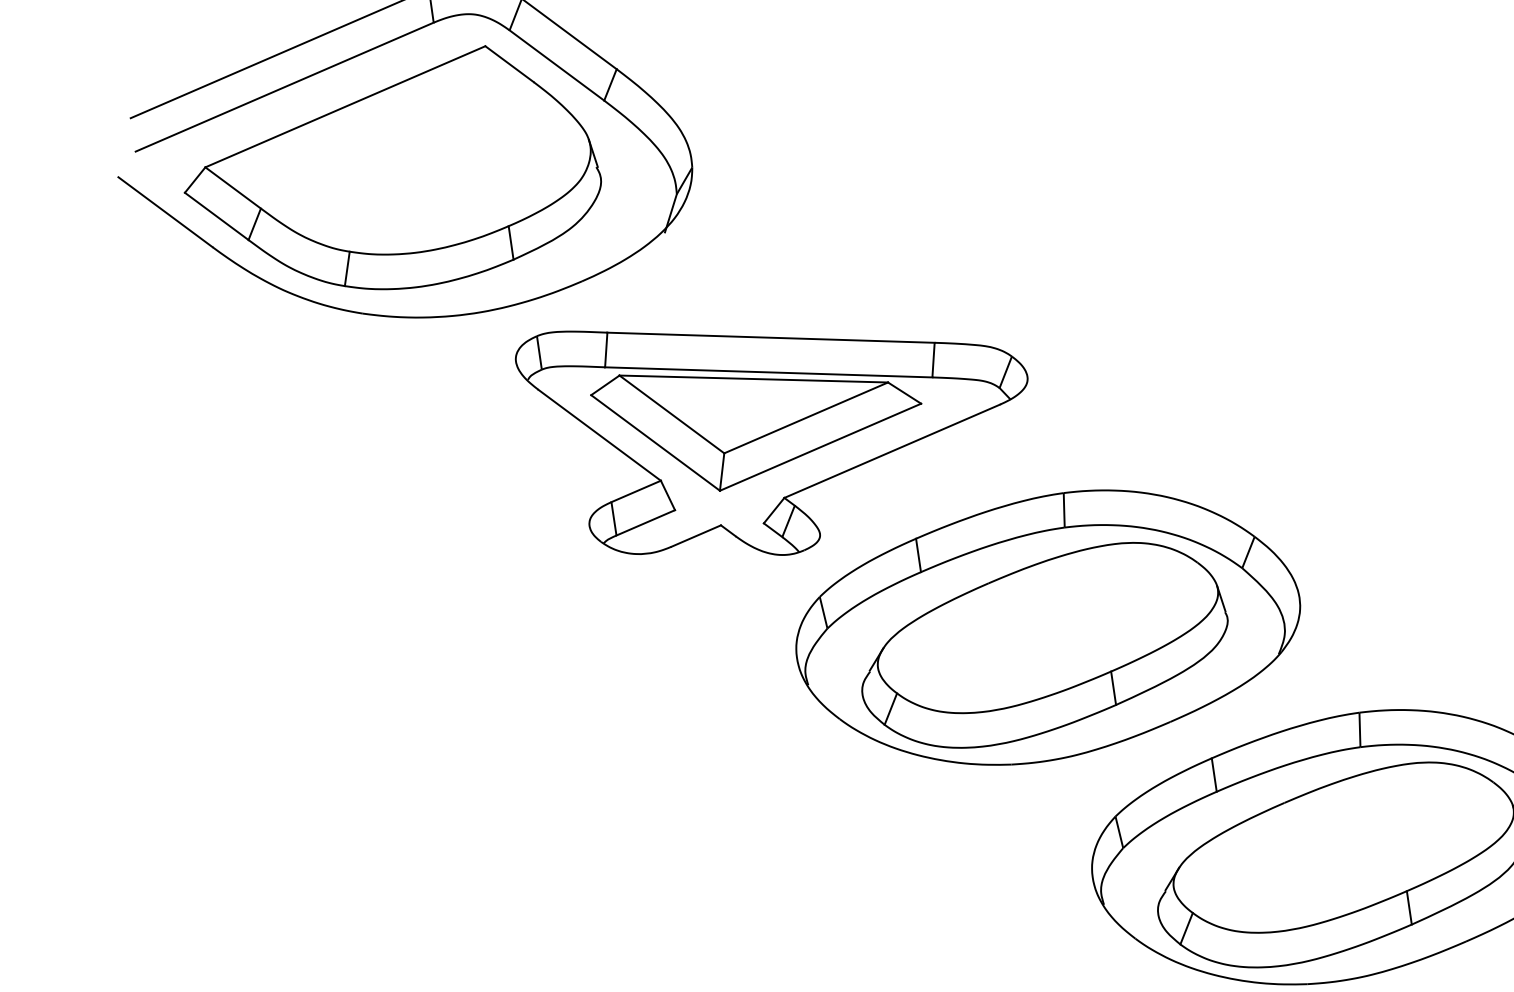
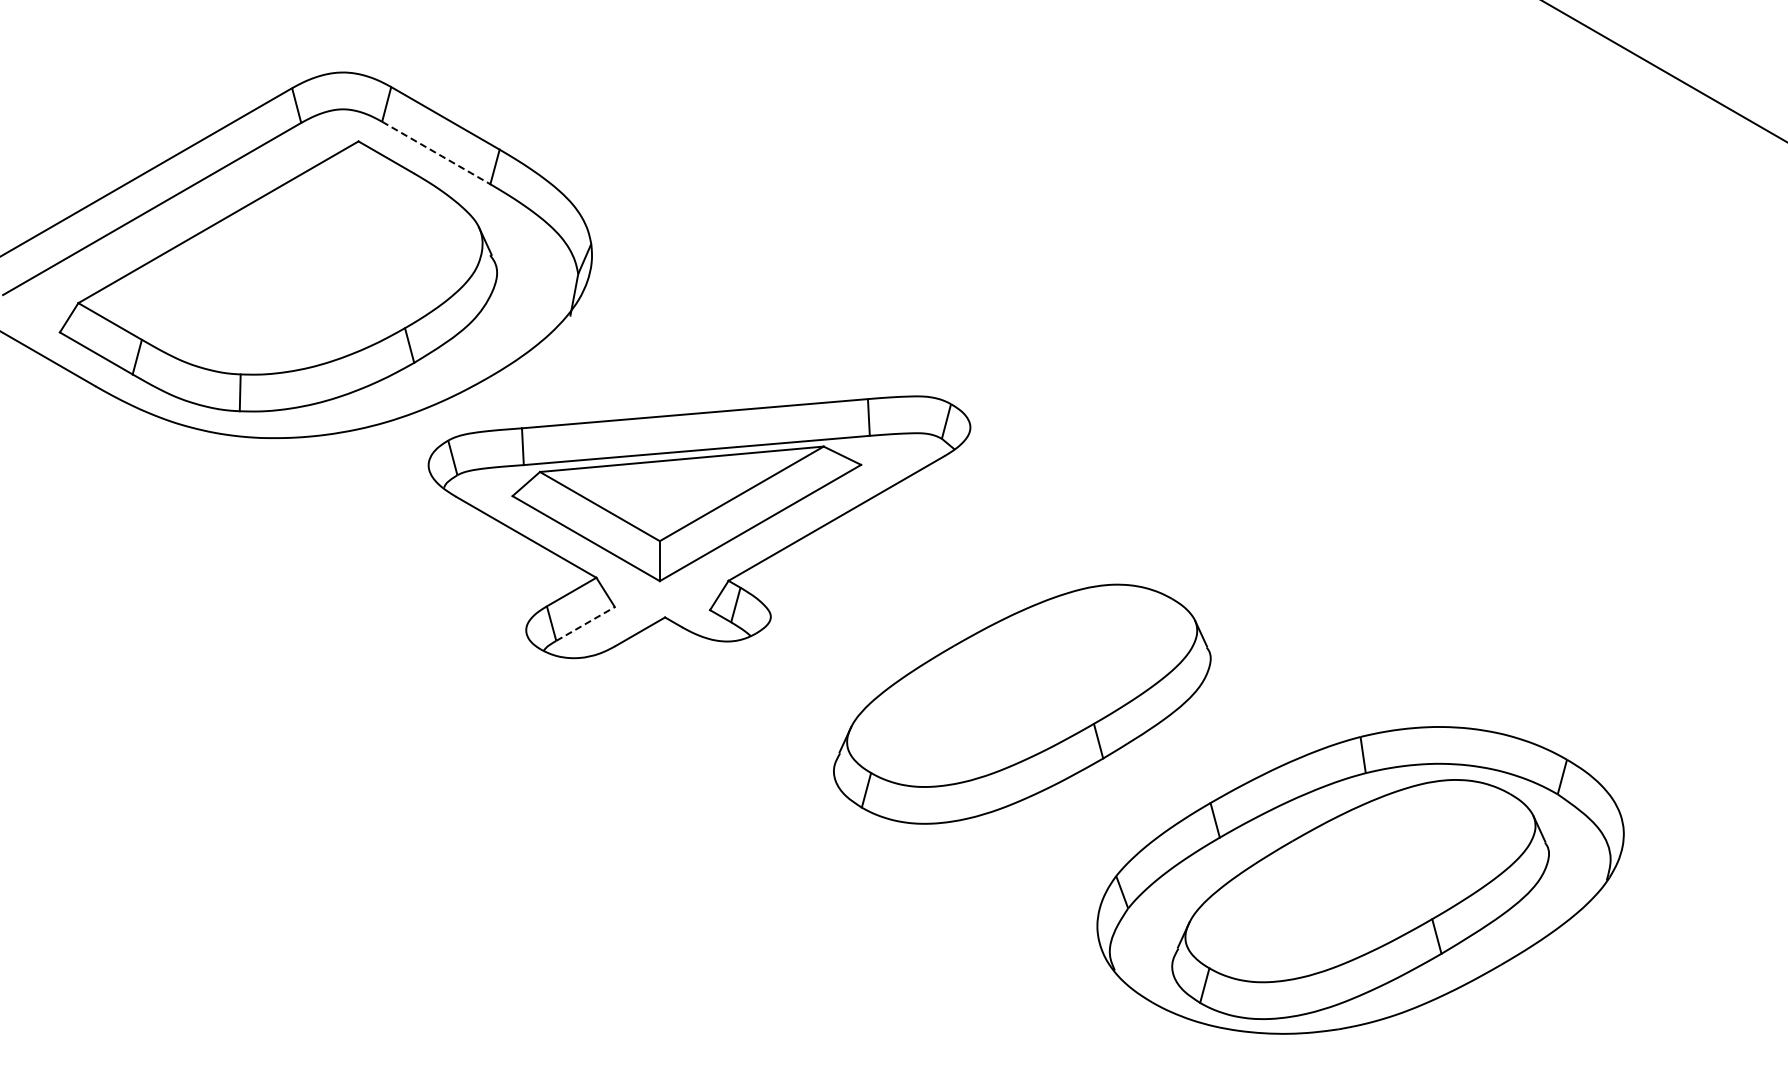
line: (557, 65) -> (436, 153), solid -> dashed
line: (645, 522) -> (585, 623), solid -> dashed
part: (1048, 626) -> (1022, 684), removed

